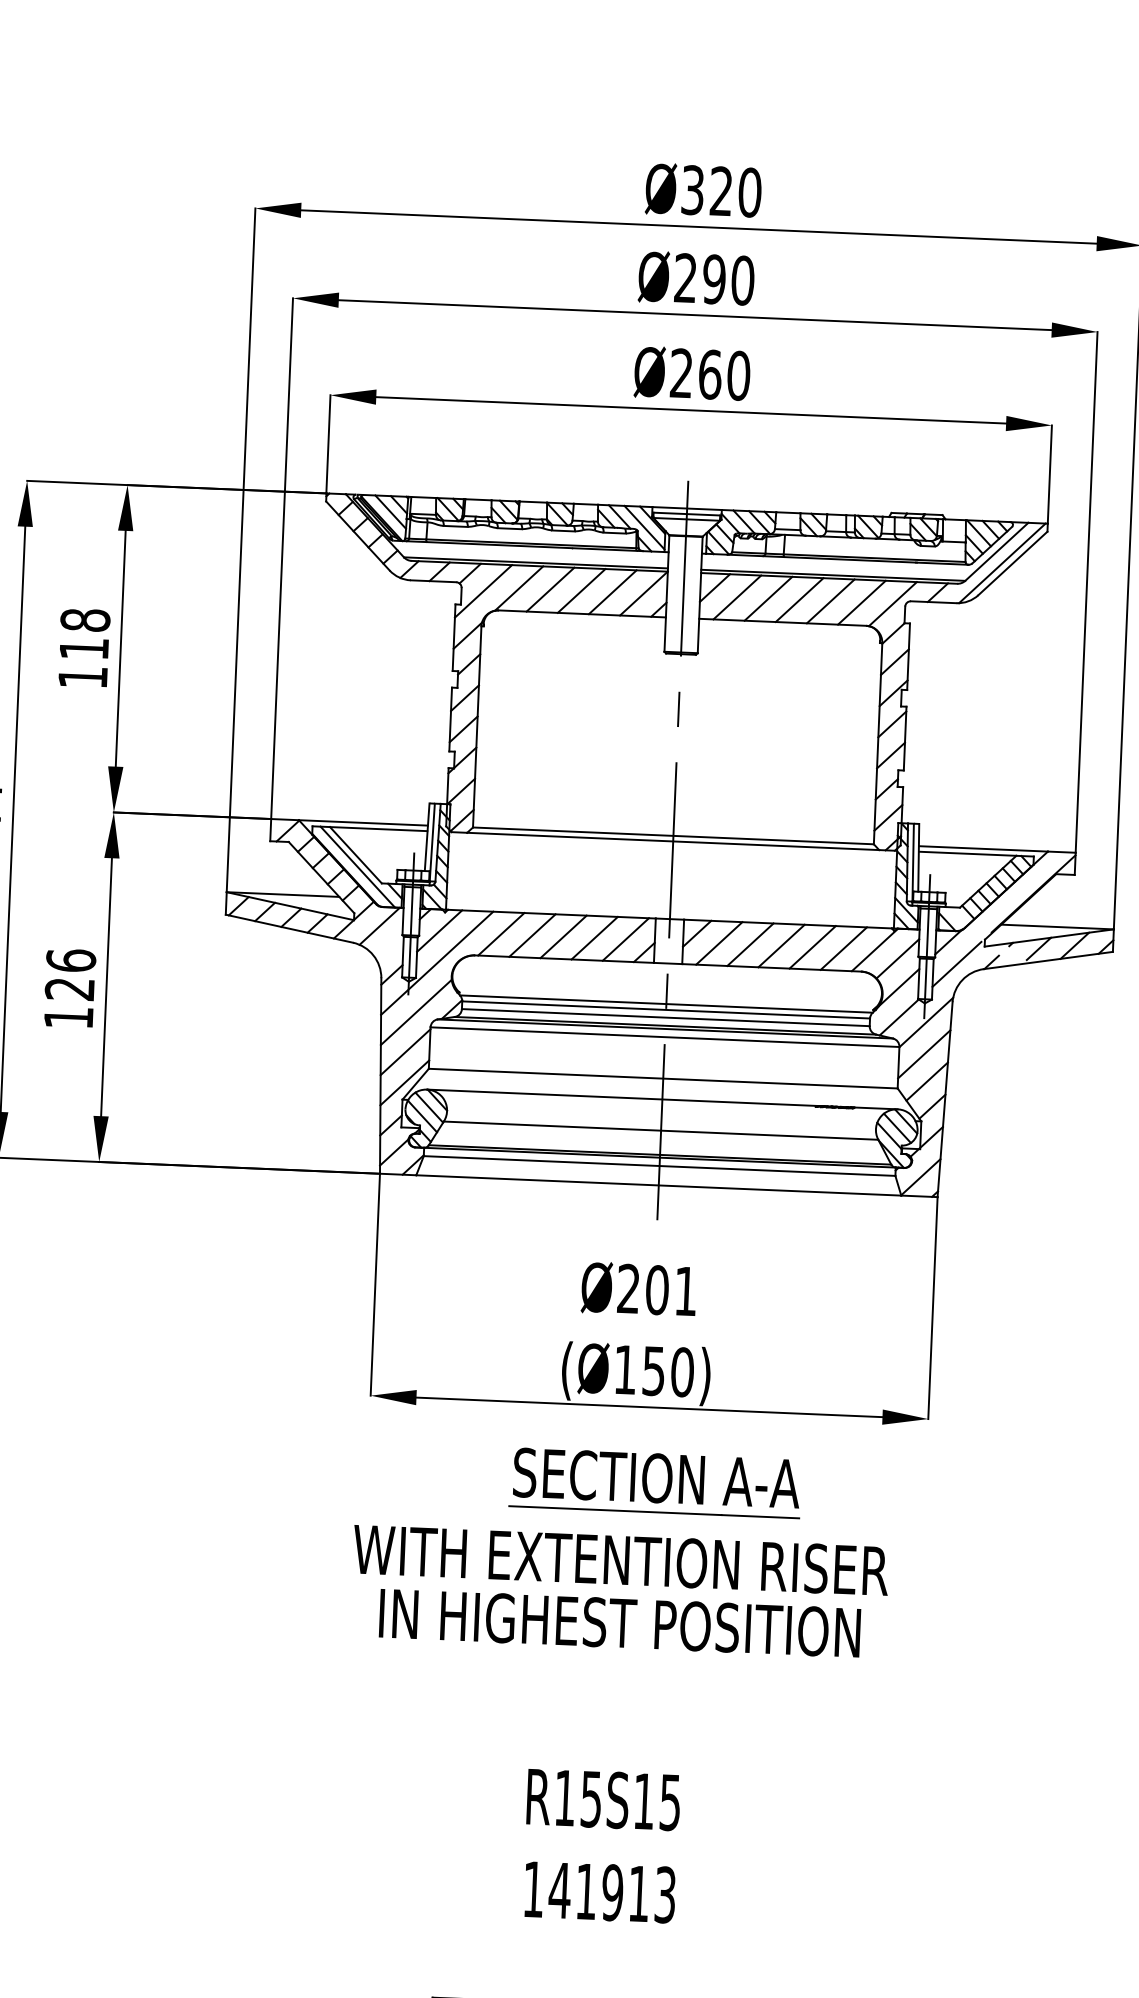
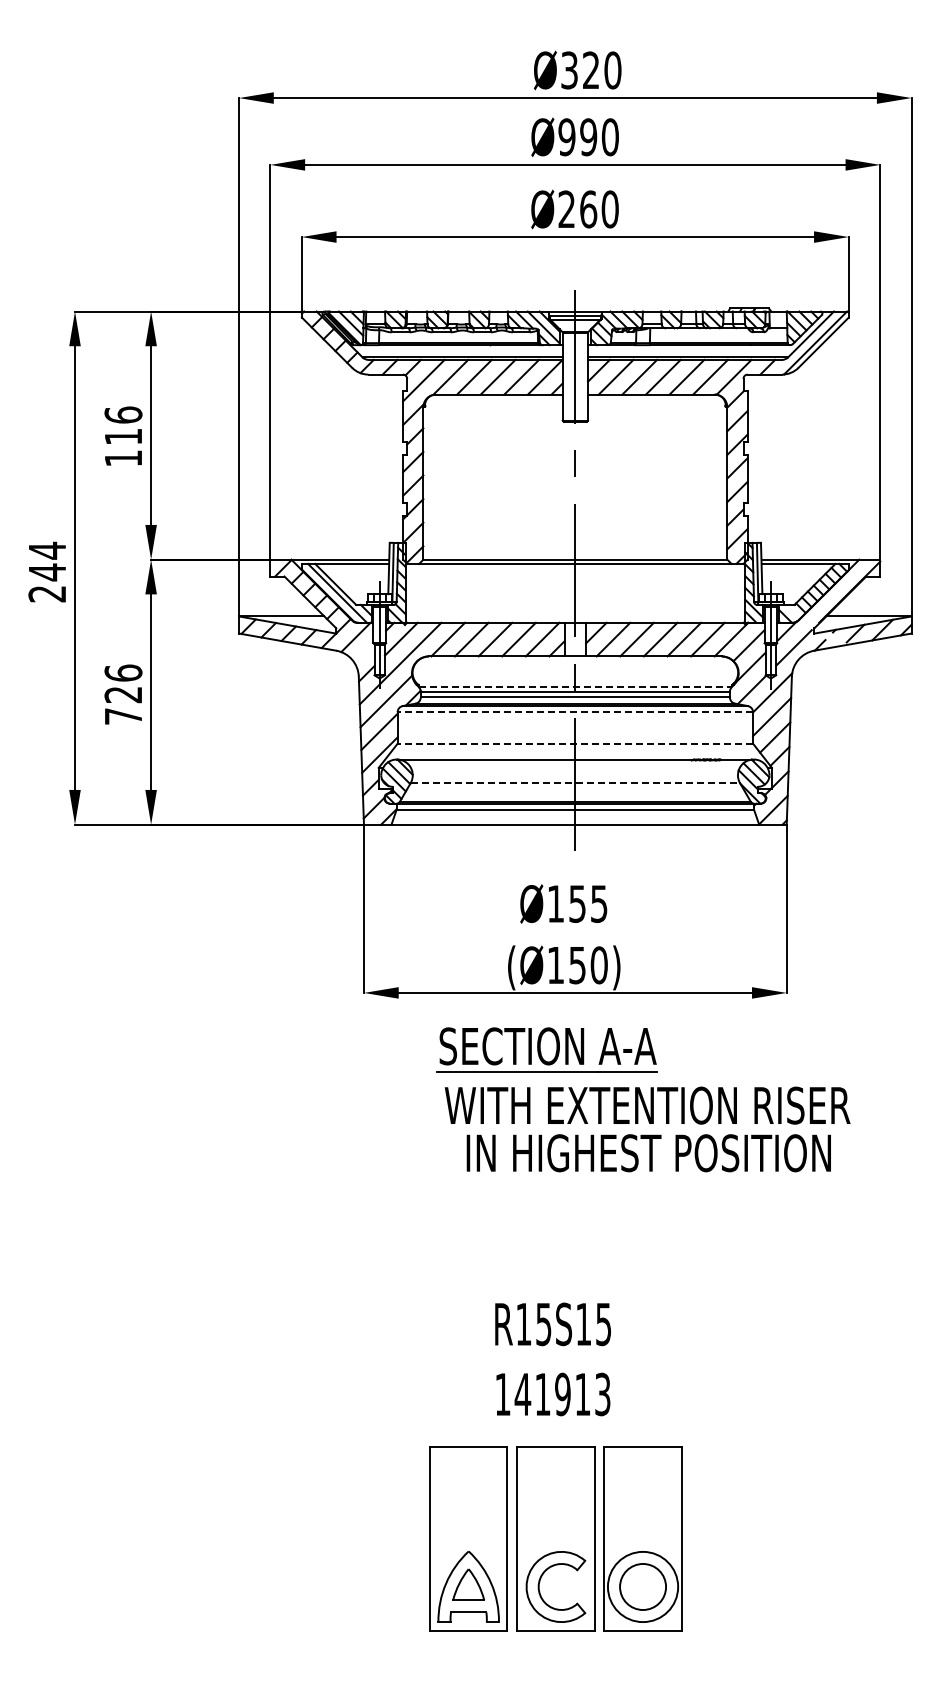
text: (685, 278) -> (566, 137), Ø290 -> Ø990
text: (85, 619) -> (123, 414), 118 -> 116
line: (666, 1004) -> (575, 687), solid -> dashed
text: (68, 1017) -> (123, 716), 126 -> 726
line: (665, 1037) -> (575, 712), solid -> dashed
line: (663, 1078) -> (575, 743), solid -> dashed
line: (661, 1131) -> (575, 783), solid -> dashed
text: (657, 1289) -> (577, 903), Ø201 -> Ø155
part: (654, 1482) -> (546, 1049), moved
text: (619, 1591) -> (647, 1129), moved
text: (600, 1846) -> (552, 1359), moved

